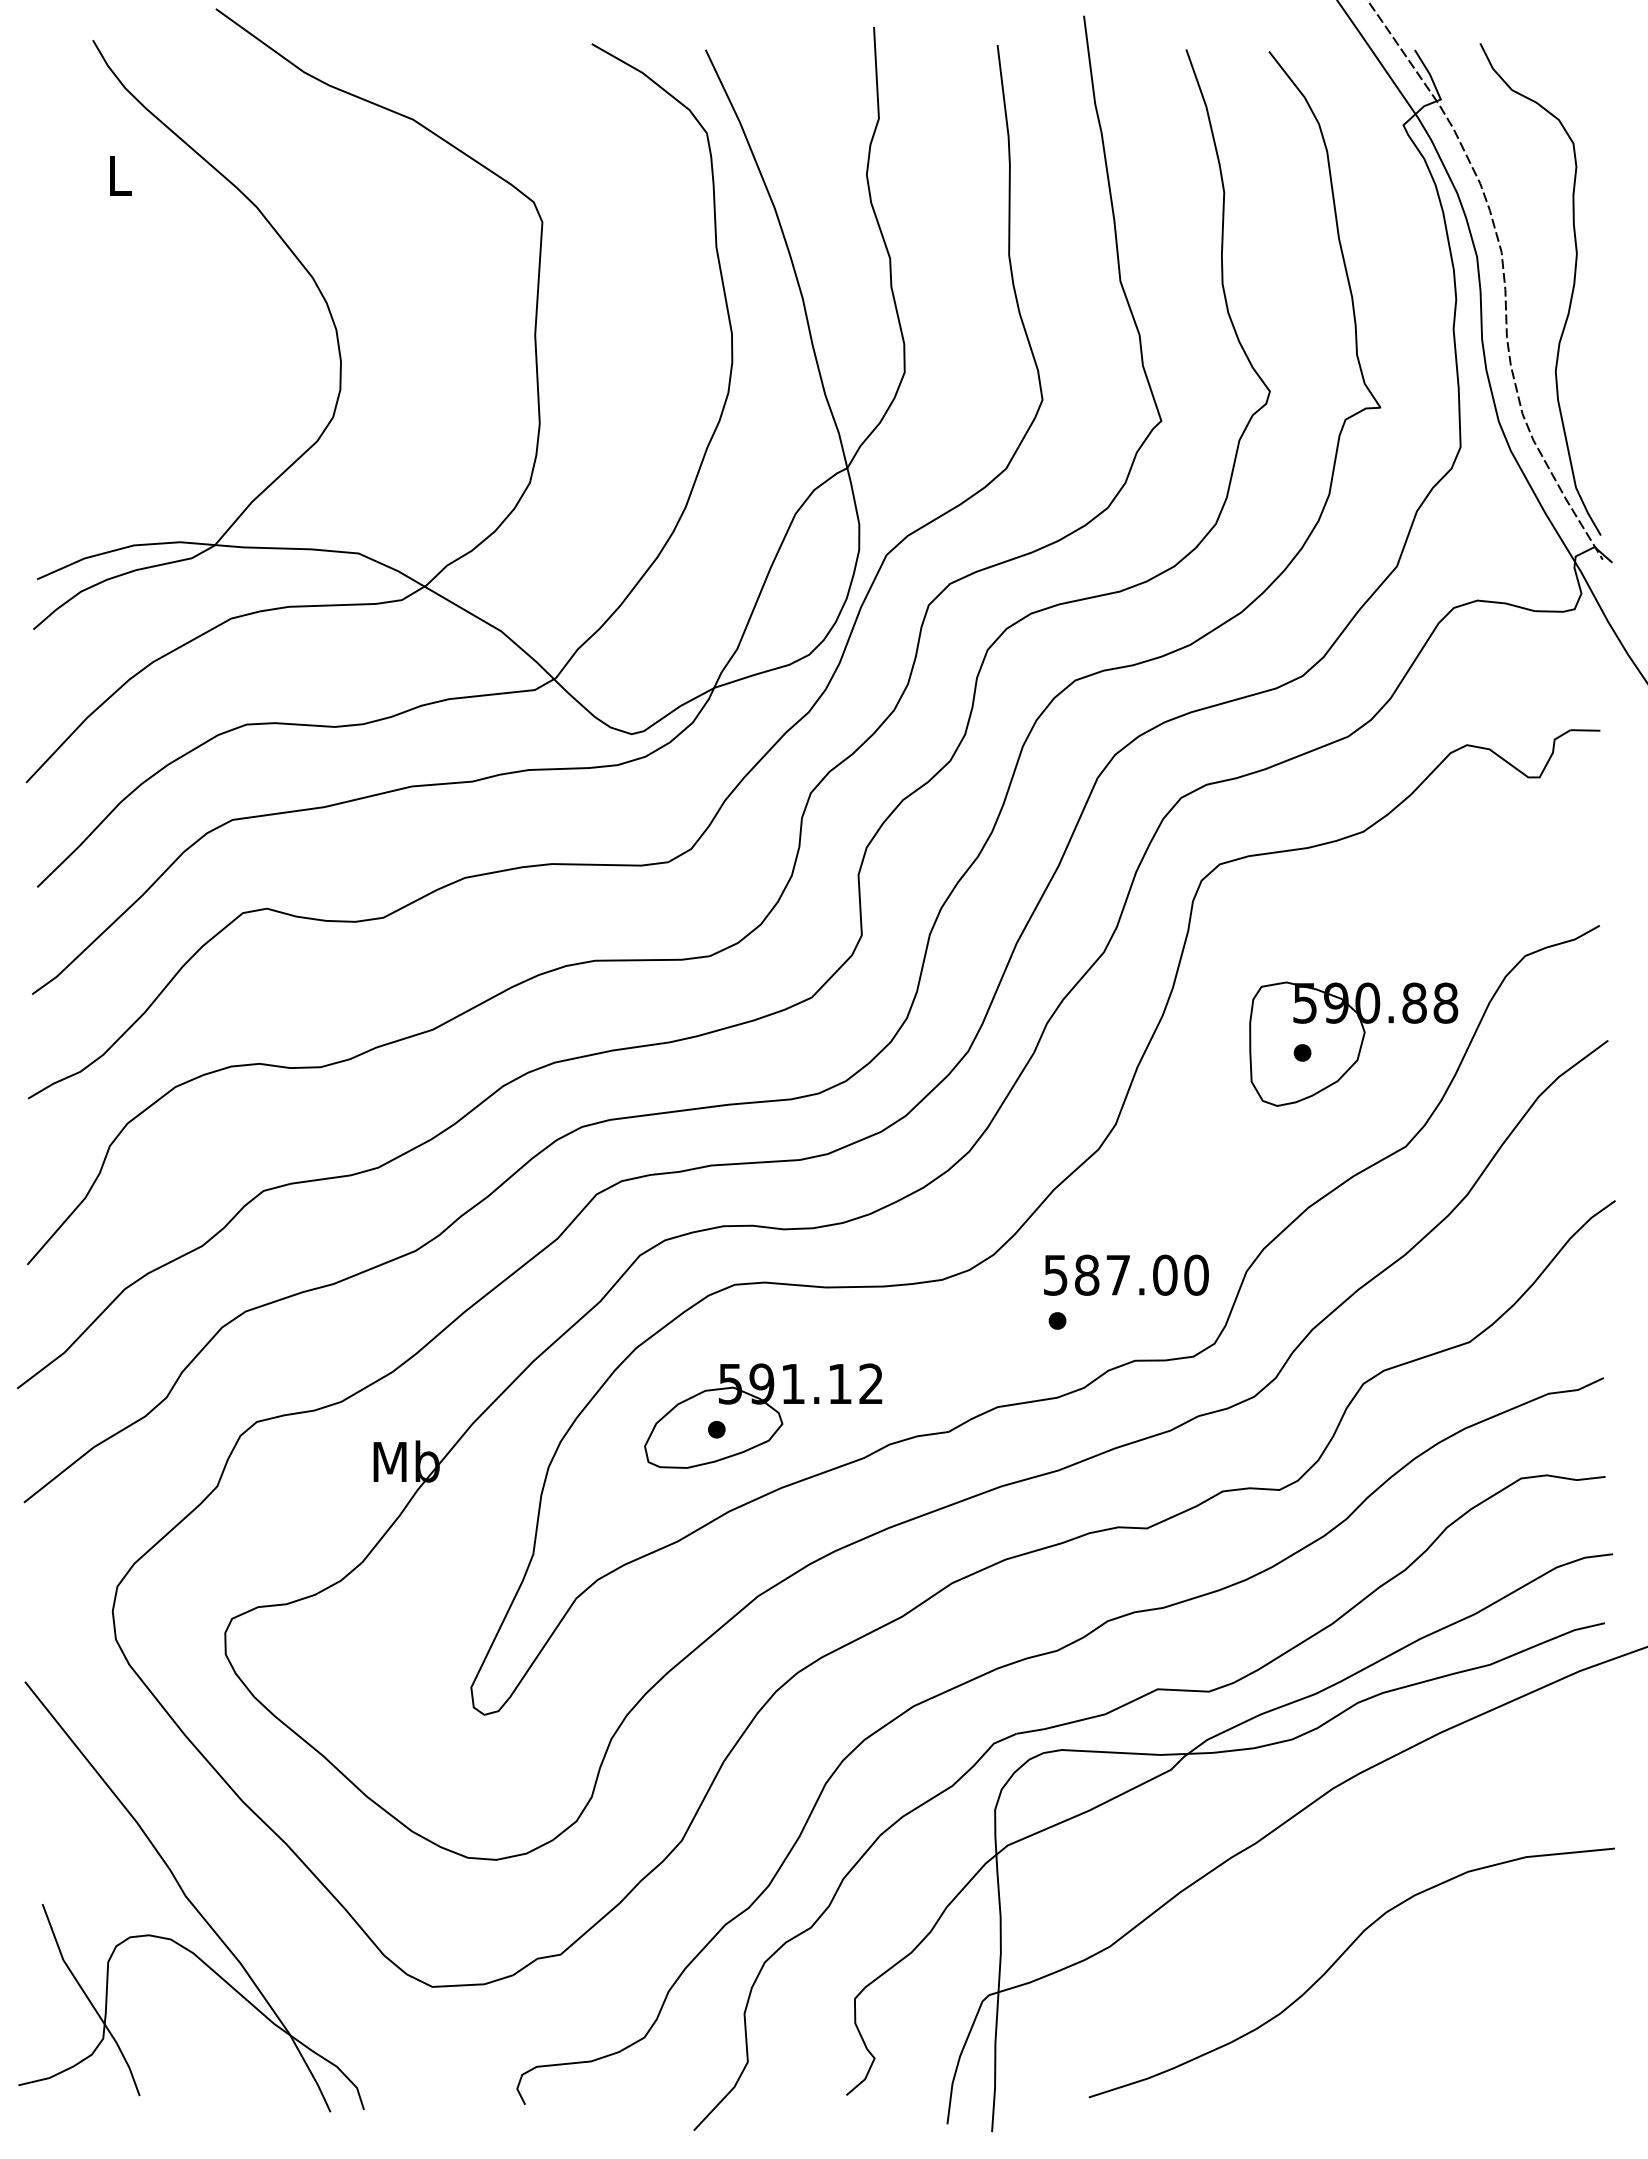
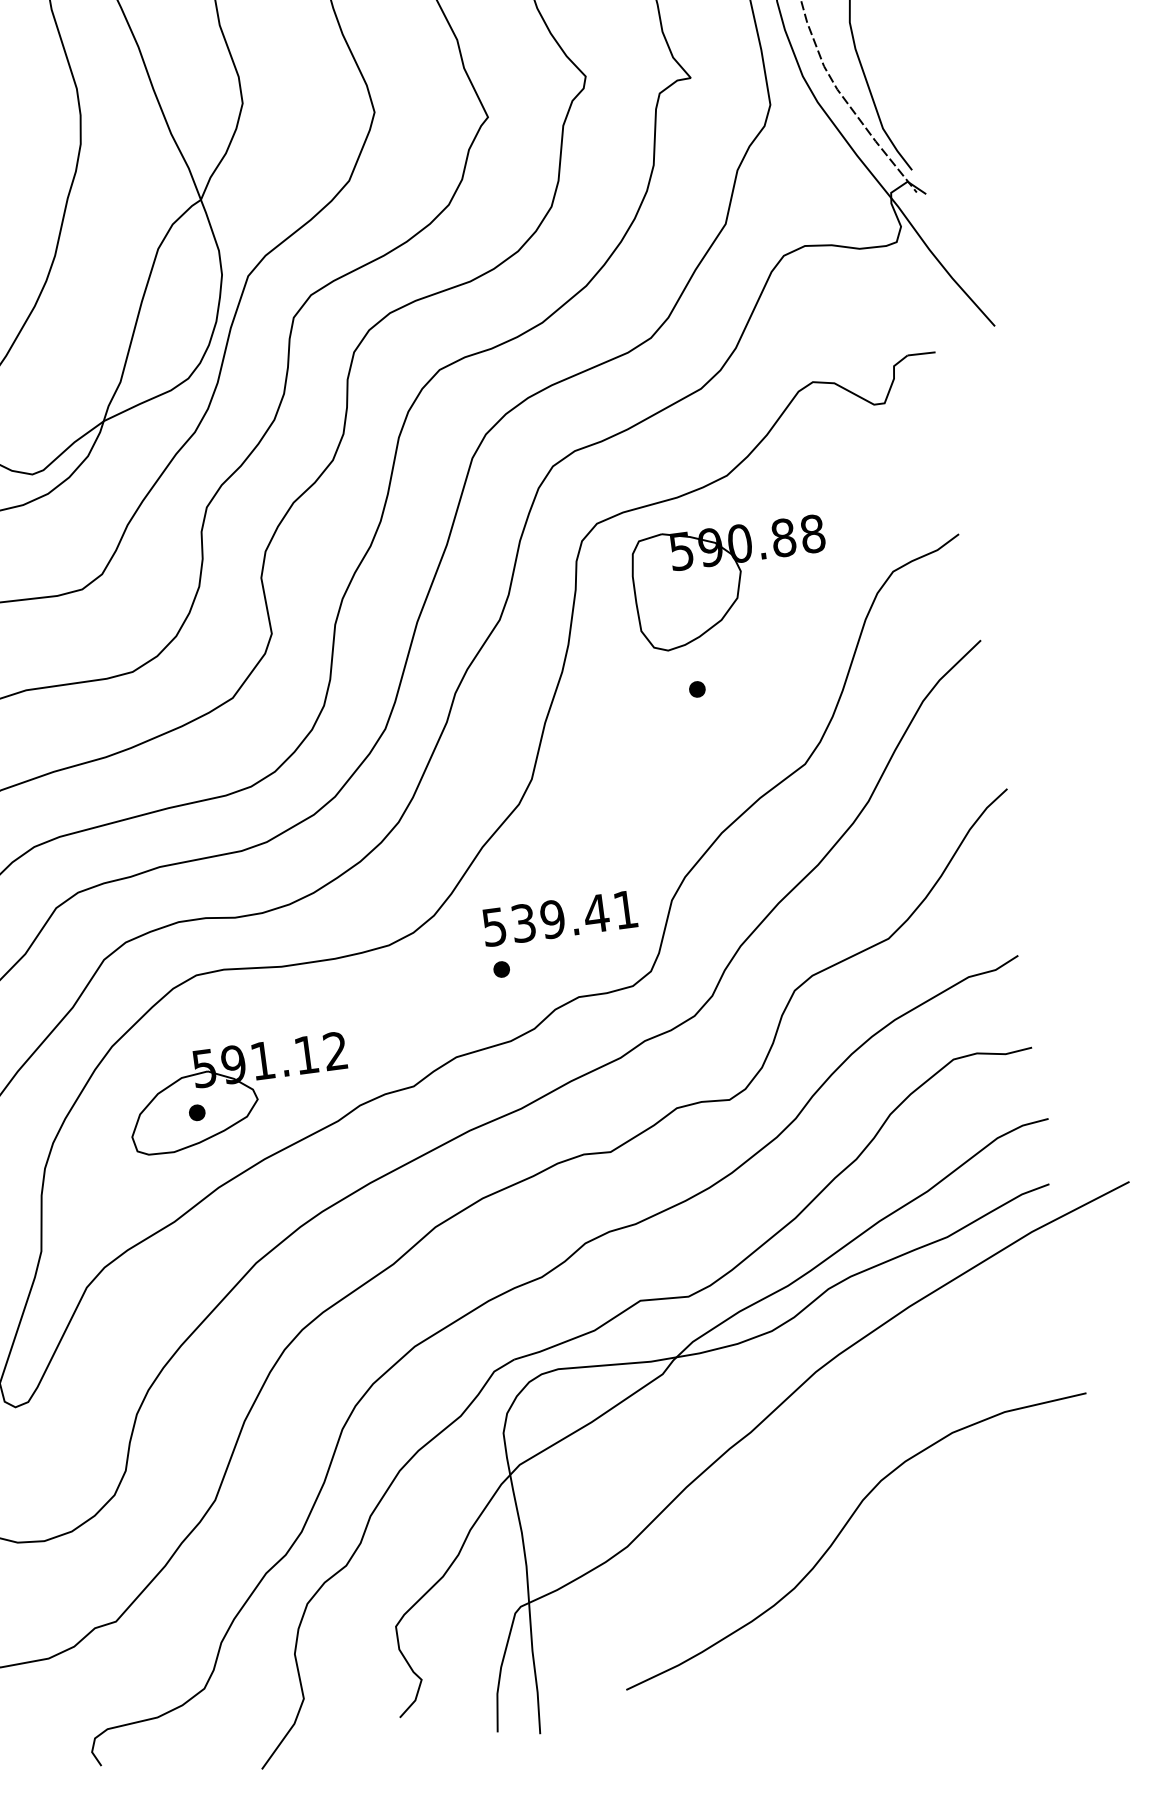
part: (1353, 1043) -> (731, 582), moved
text: (1141, 1274) -> (574, 915), 587.00 -> 539.41

